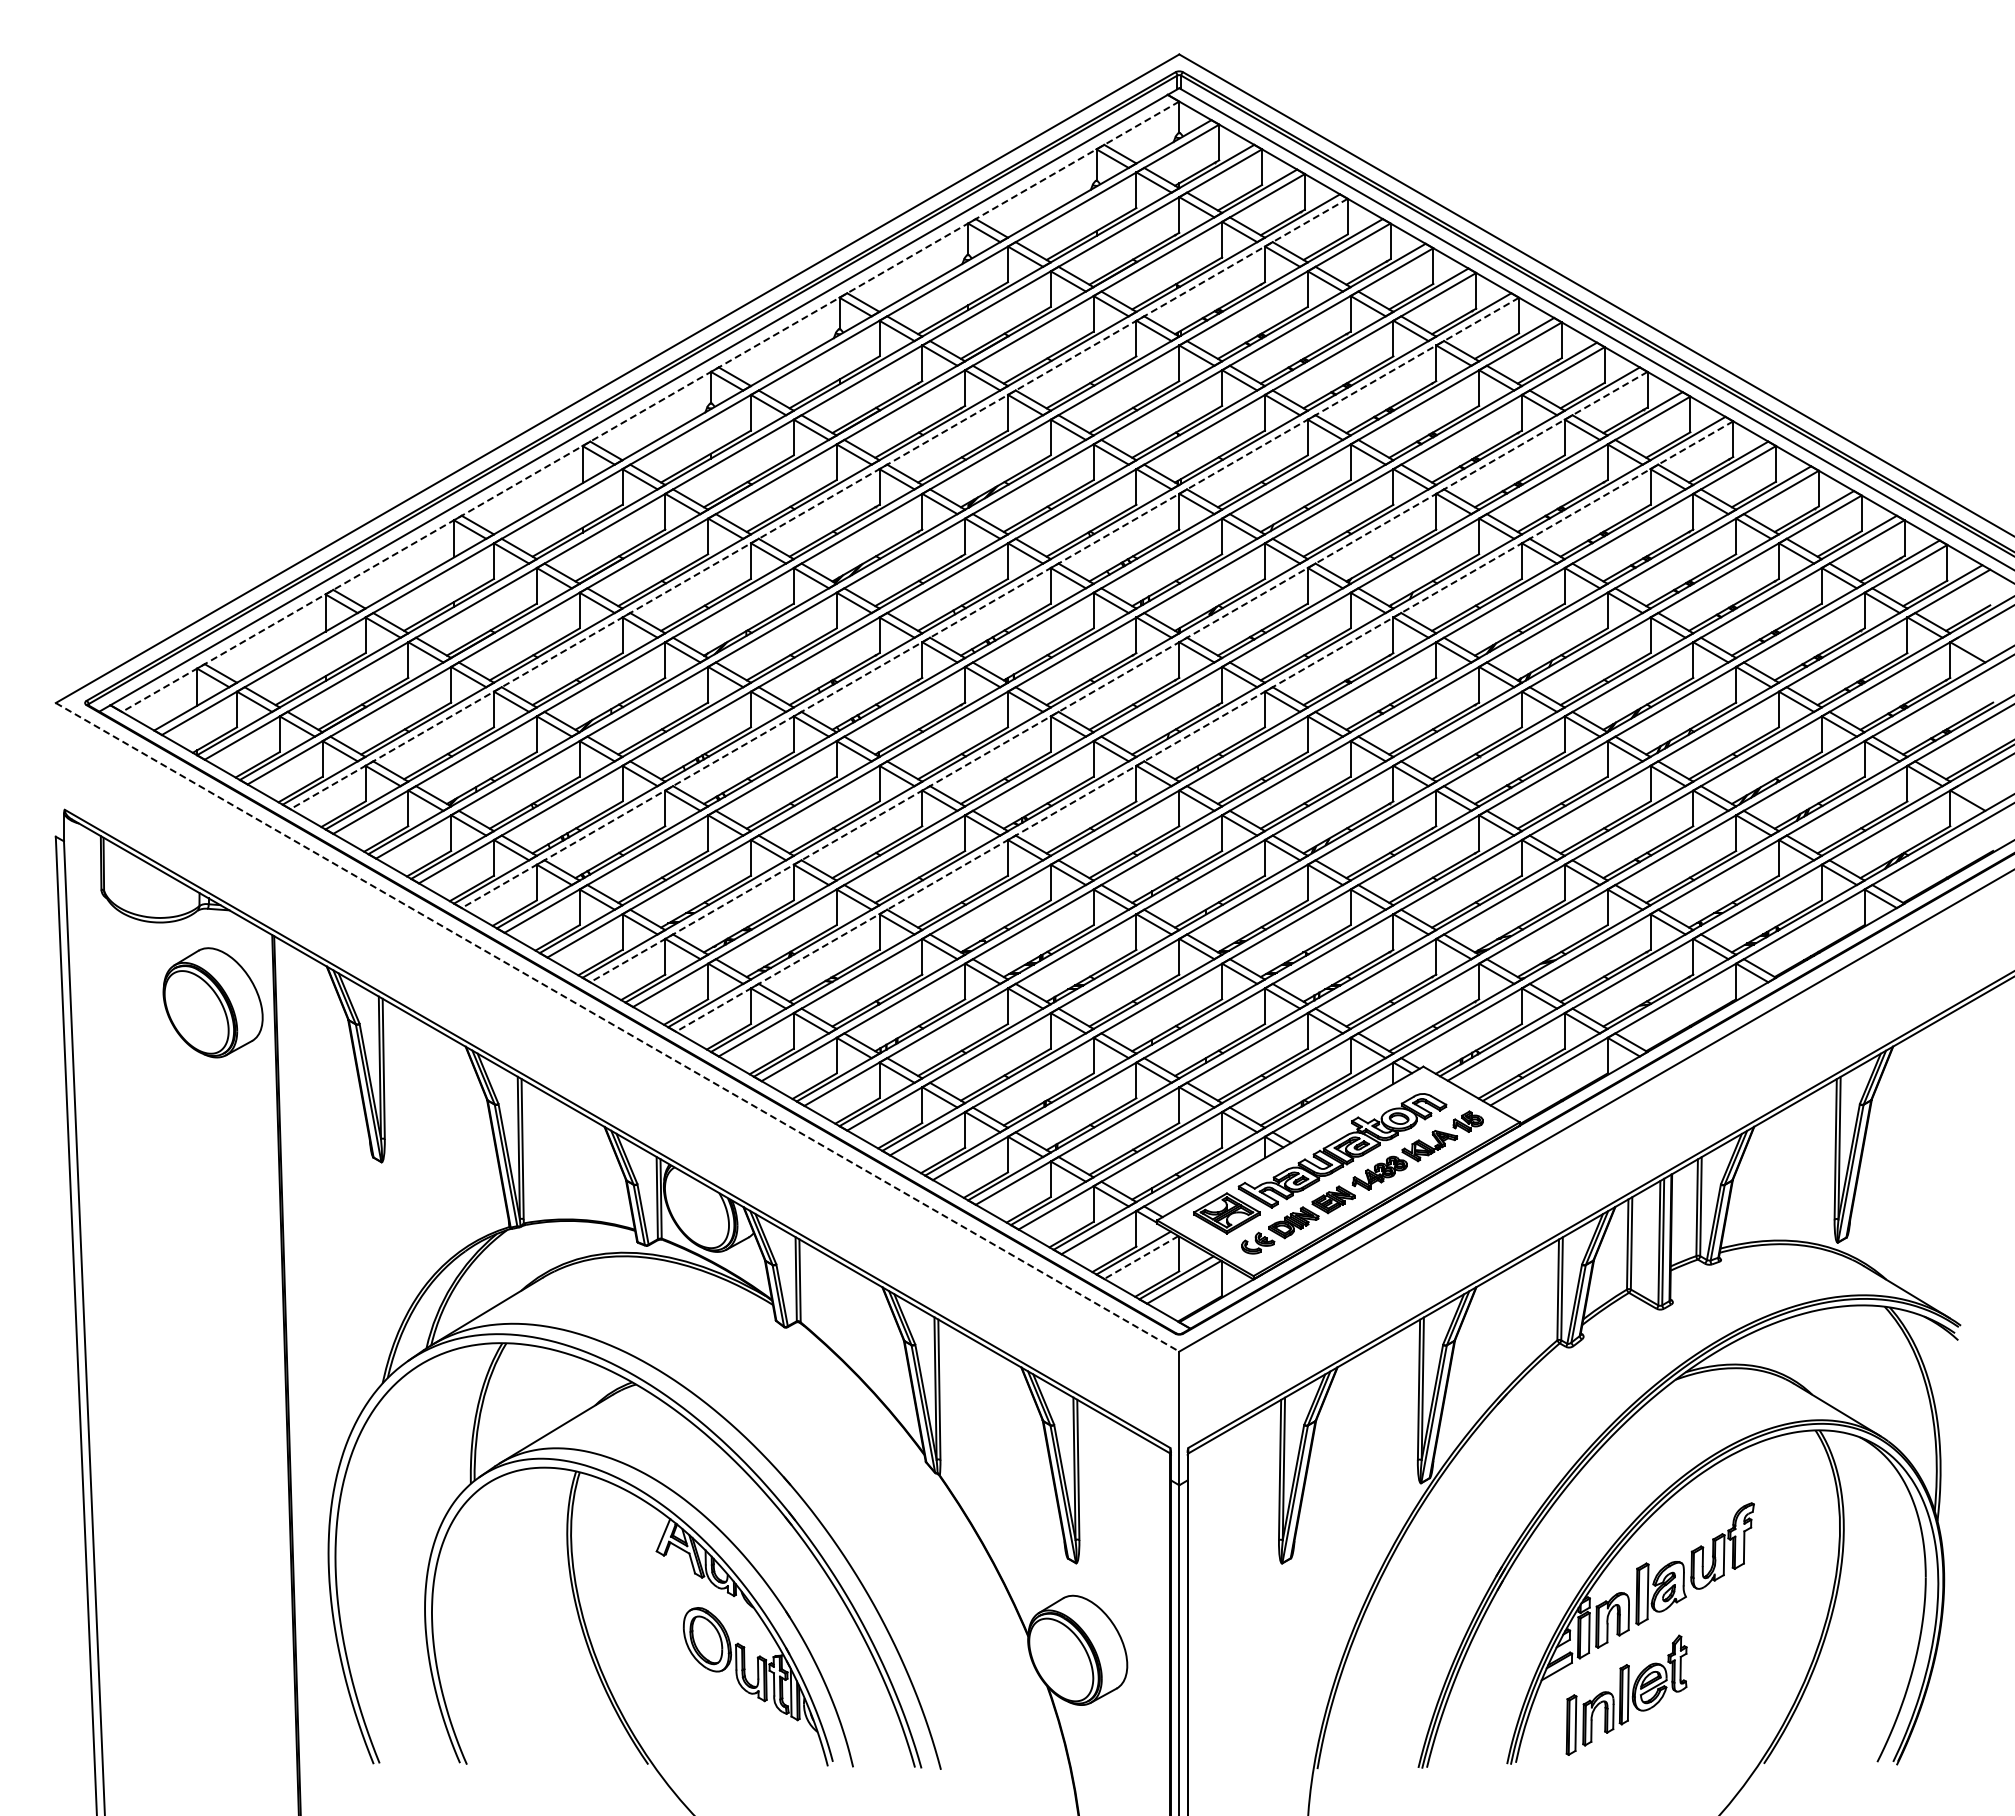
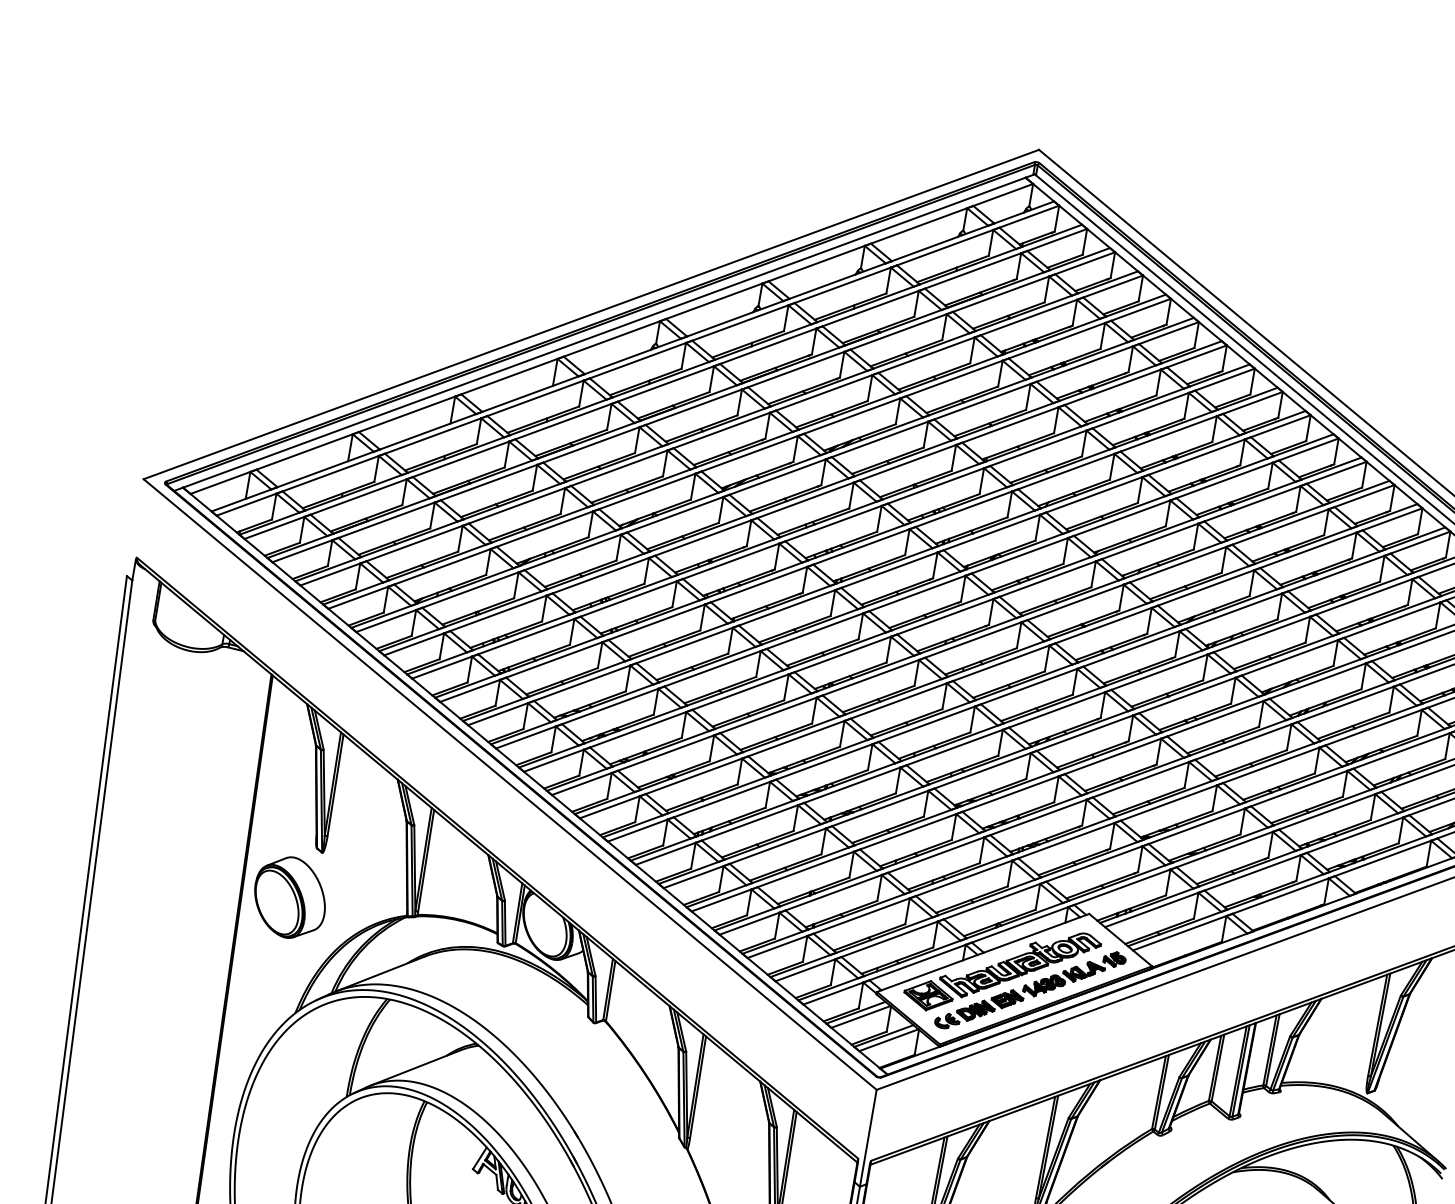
line: (650, 407) -> (611, 339), dashed -> solid
line: (818, 504) -> (721, 430), dashed -> solid
line: (989, 603) -> (832, 523), dashed -> solid
line: (1118, 677) -> (916, 593), dashed -> solid
line: (1204, 726) -> (973, 640), dashed -> solid
part: (212, 1002) -> (289, 897), moved
line: (617, 1027) -> (510, 784), dashed -> solid
line: (1141, 1257) -> (861, 1016), dashed -> solid

